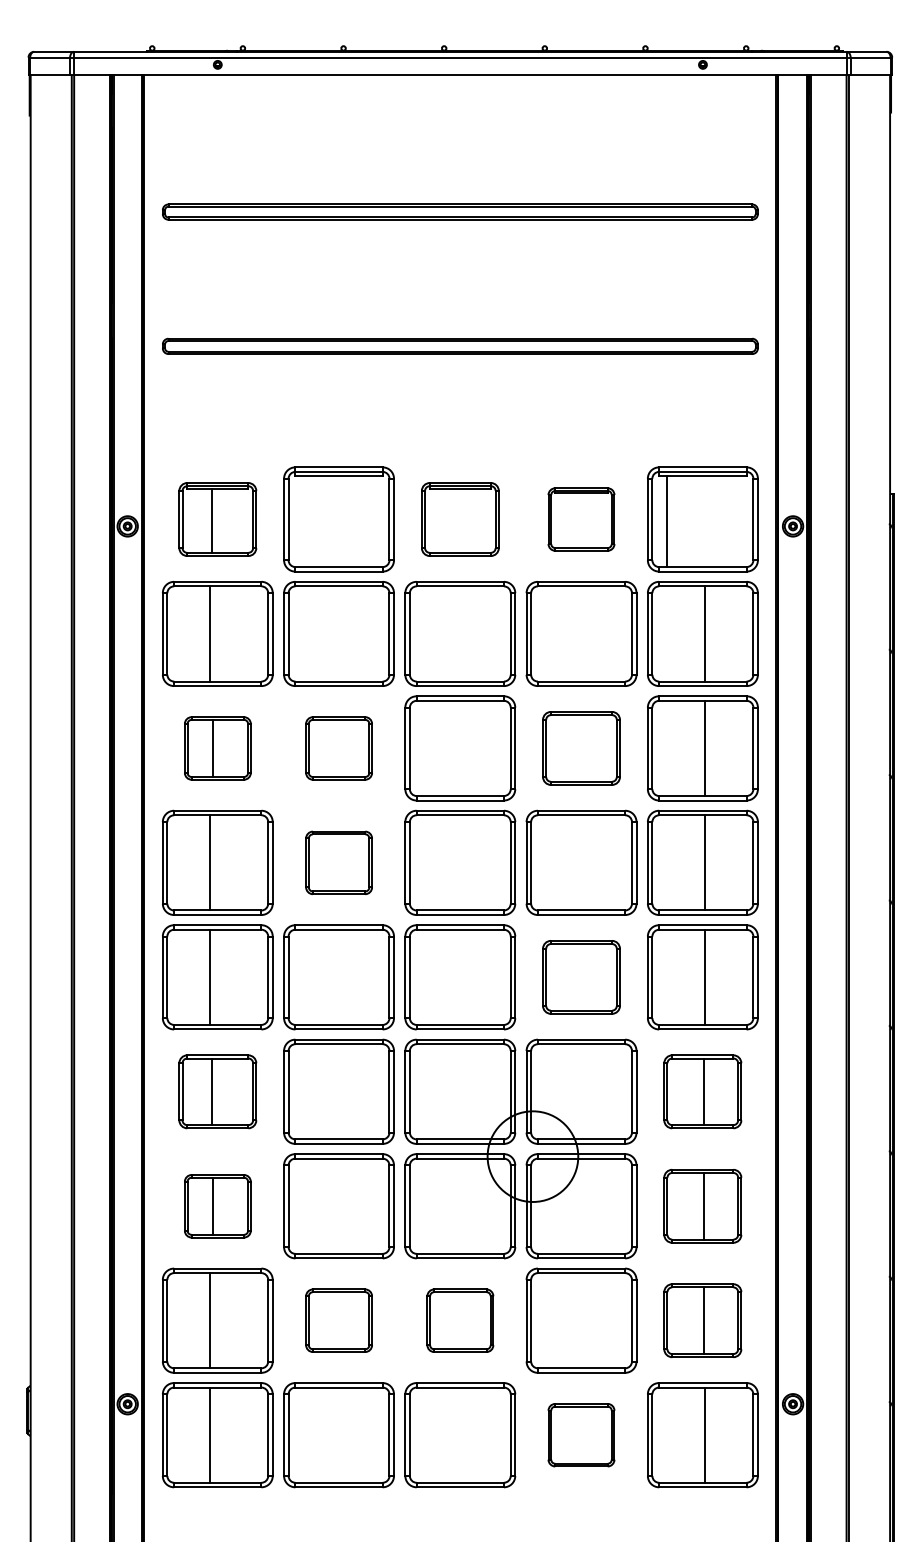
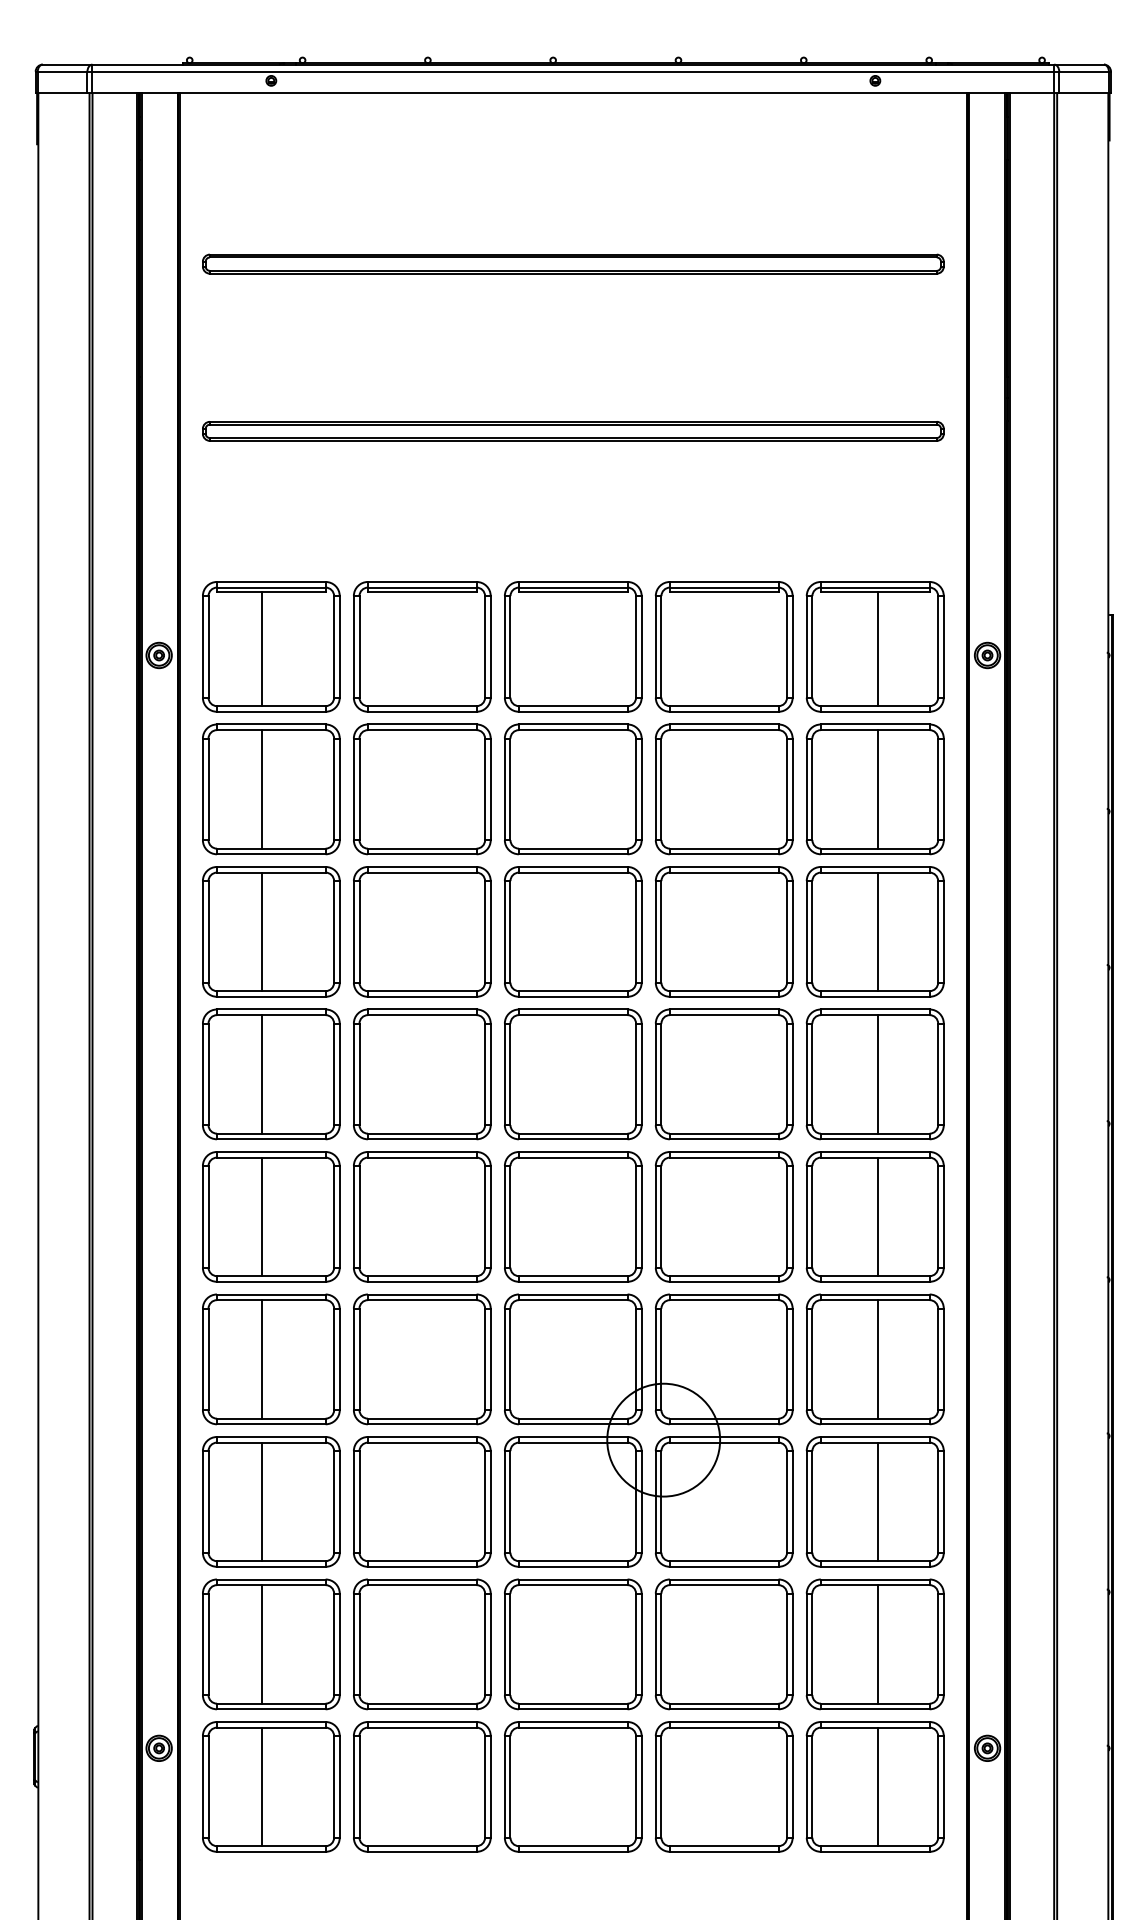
part: (217, 519) -> (271, 646), size x1.43
part: (460, 519) -> (573, 646), size x1.43
part: (580, 519) -> (723, 646), size x1.67
line: (667, 521) -> (878, 649), moved
part: (217, 748) -> (271, 931), size x1.67
part: (339, 748) -> (422, 931), size x1.67
part: (580, 748) -> (723, 931), size x1.43
part: (339, 862) -> (422, 1074), size x1.67
part: (580, 977) -> (723, 1216), size x1.43
part: (217, 1091) -> (271, 1359), size x1.43
part: (702, 1091) -> (874, 1359), size x1.43
part: (217, 1205) -> (271, 1501), size x1.67
part: (702, 1205) -> (874, 1501), size x1.43
part: (339, 1320) -> (422, 1644), size x1.67
part: (460, 1320) -> (573, 1644), size x1.67
part: (702, 1320) -> (874, 1644), size x1.43
part: (580, 1434) -> (723, 1786), size x1.67

